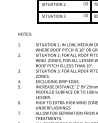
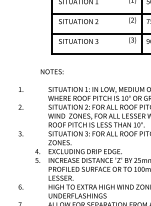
text: (24, 33) -> (51, 70), moved
text: (19, 84) -> (37, 156), moved

